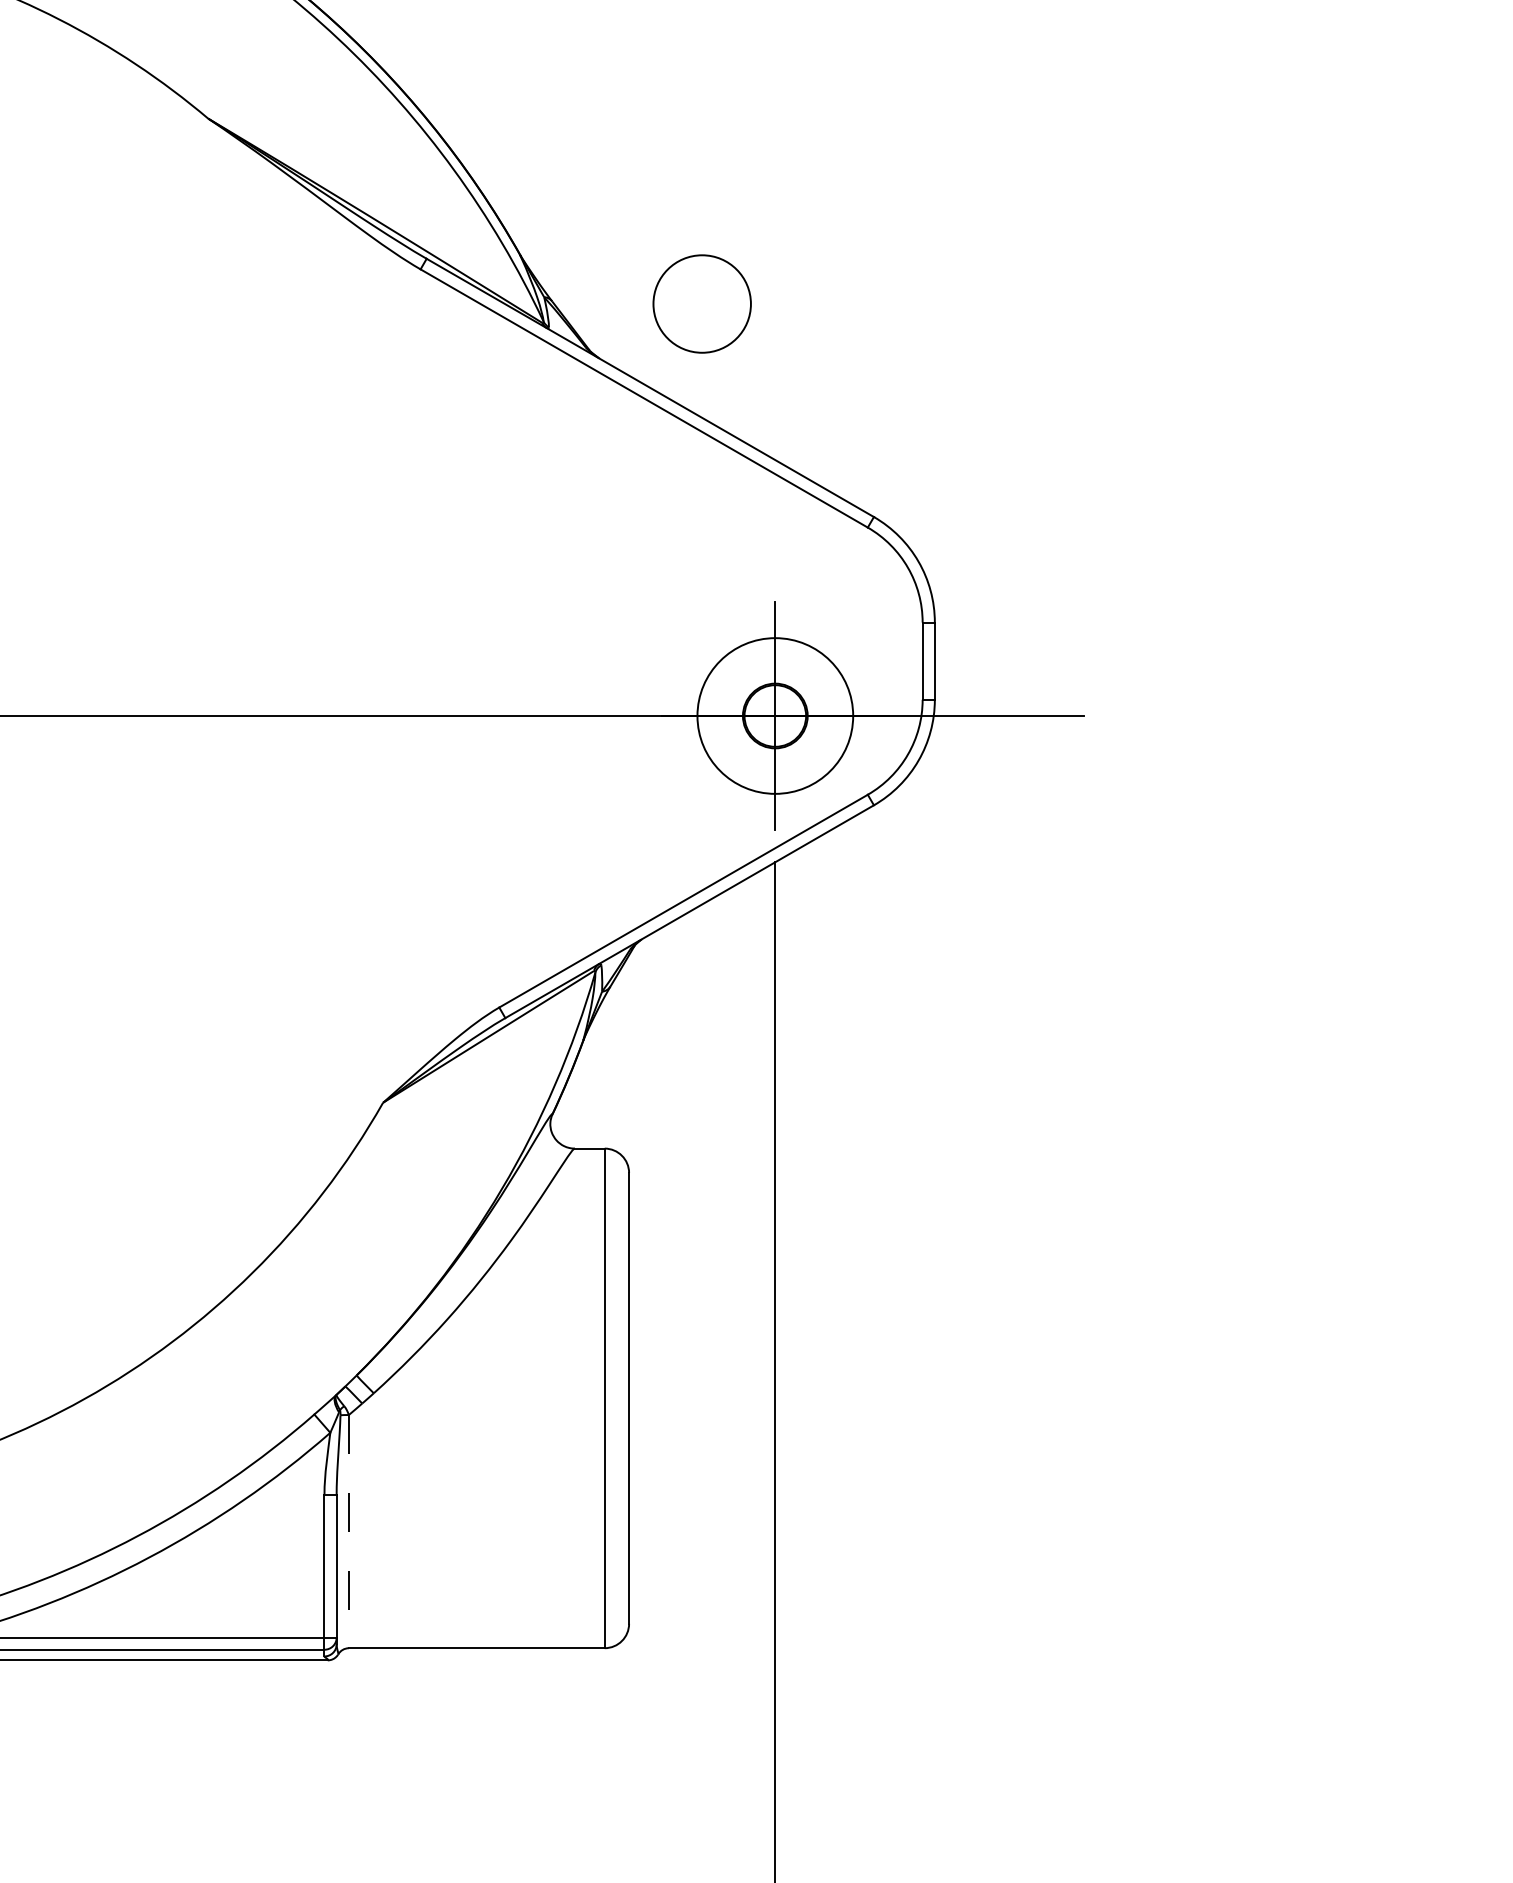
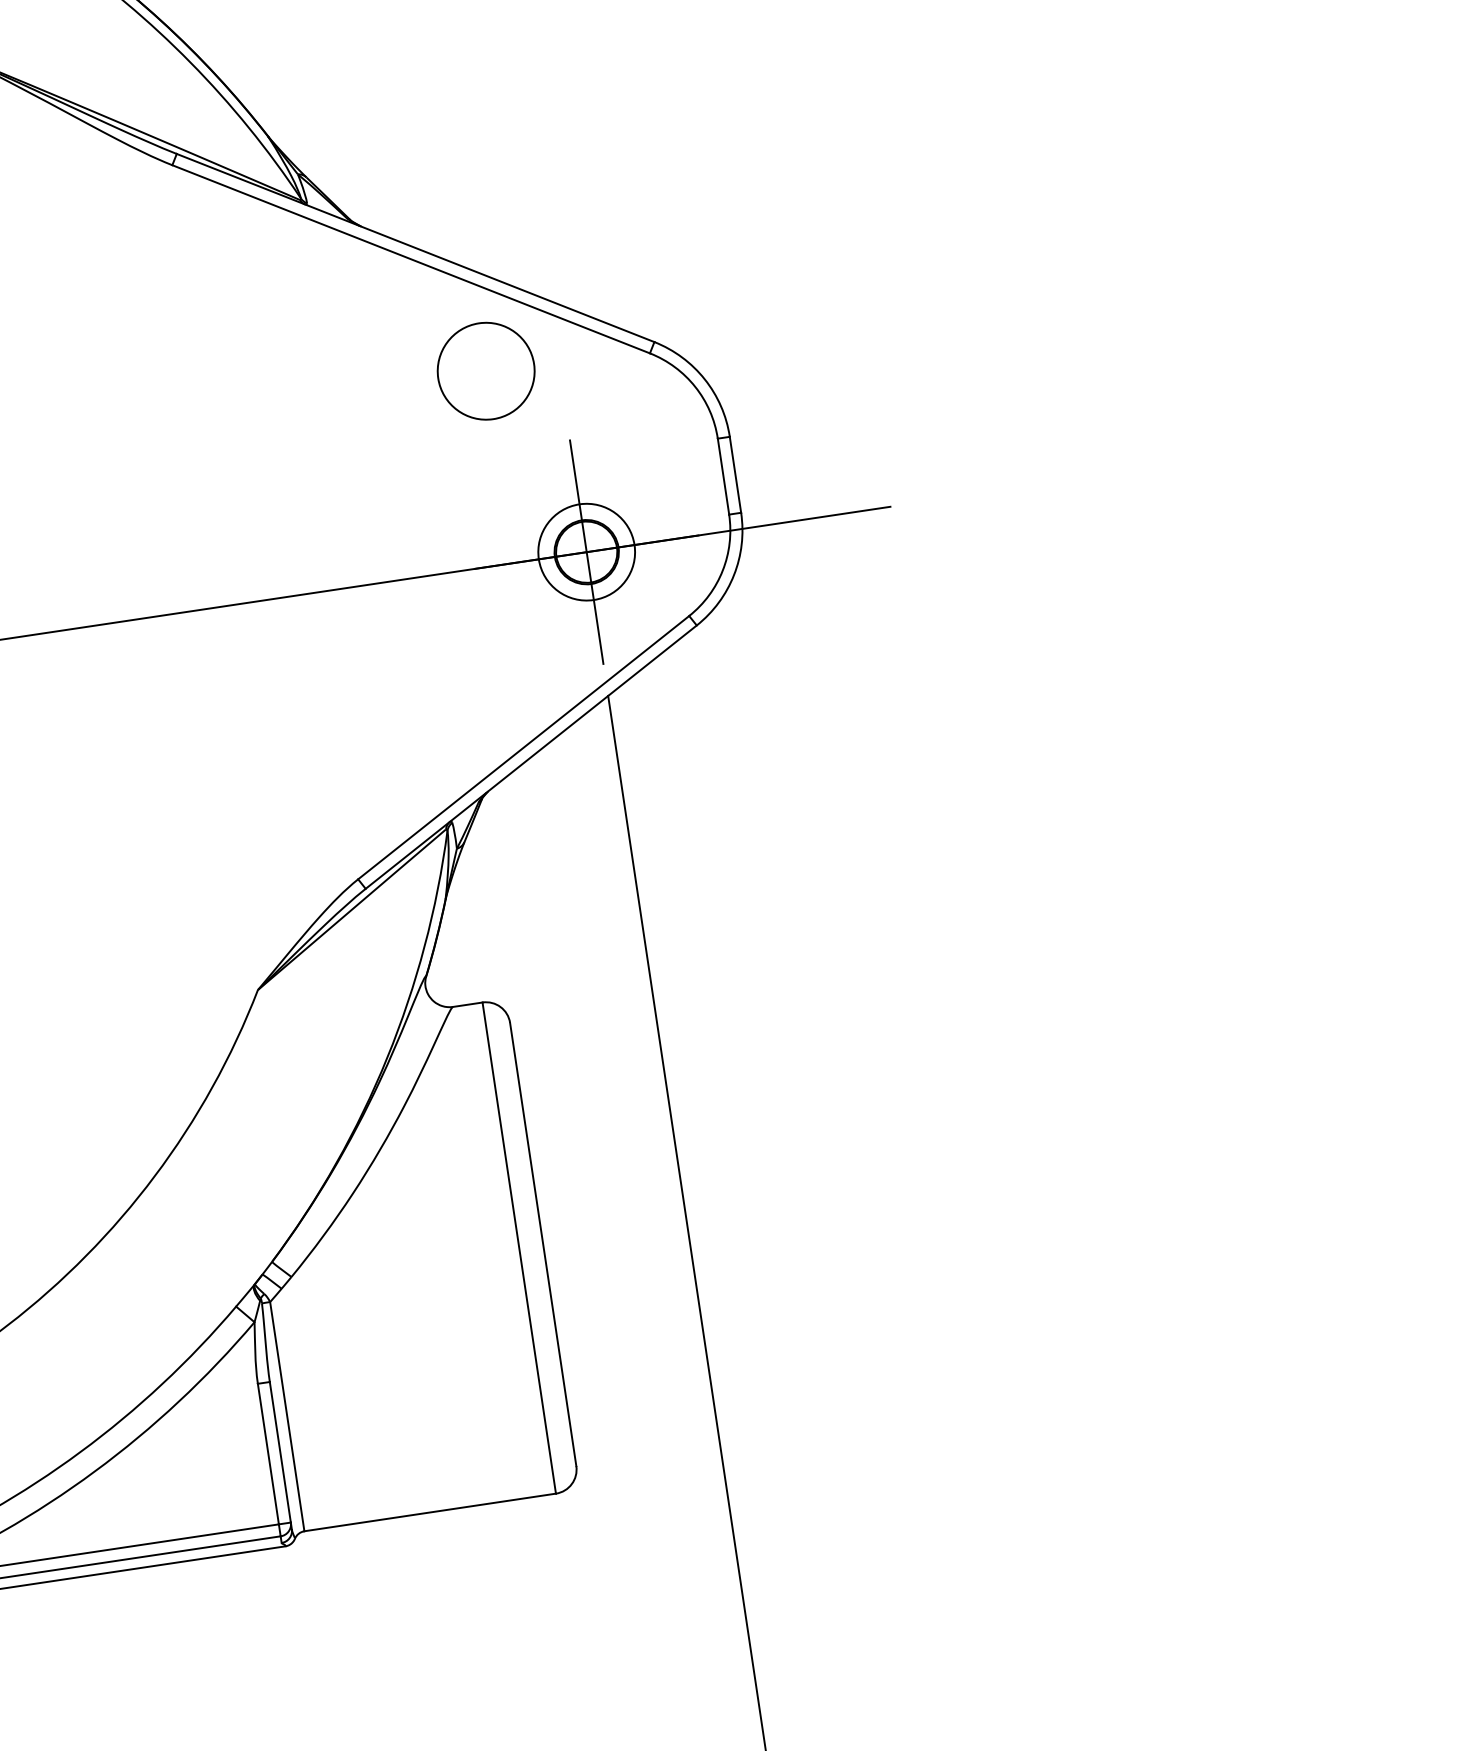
circle: (701, 303) -> (485, 370), moved
circle: (775, 715) -> (586, 551), size x0.62
line: (348, 1531) -> (286, 1416), dashed -> solid

